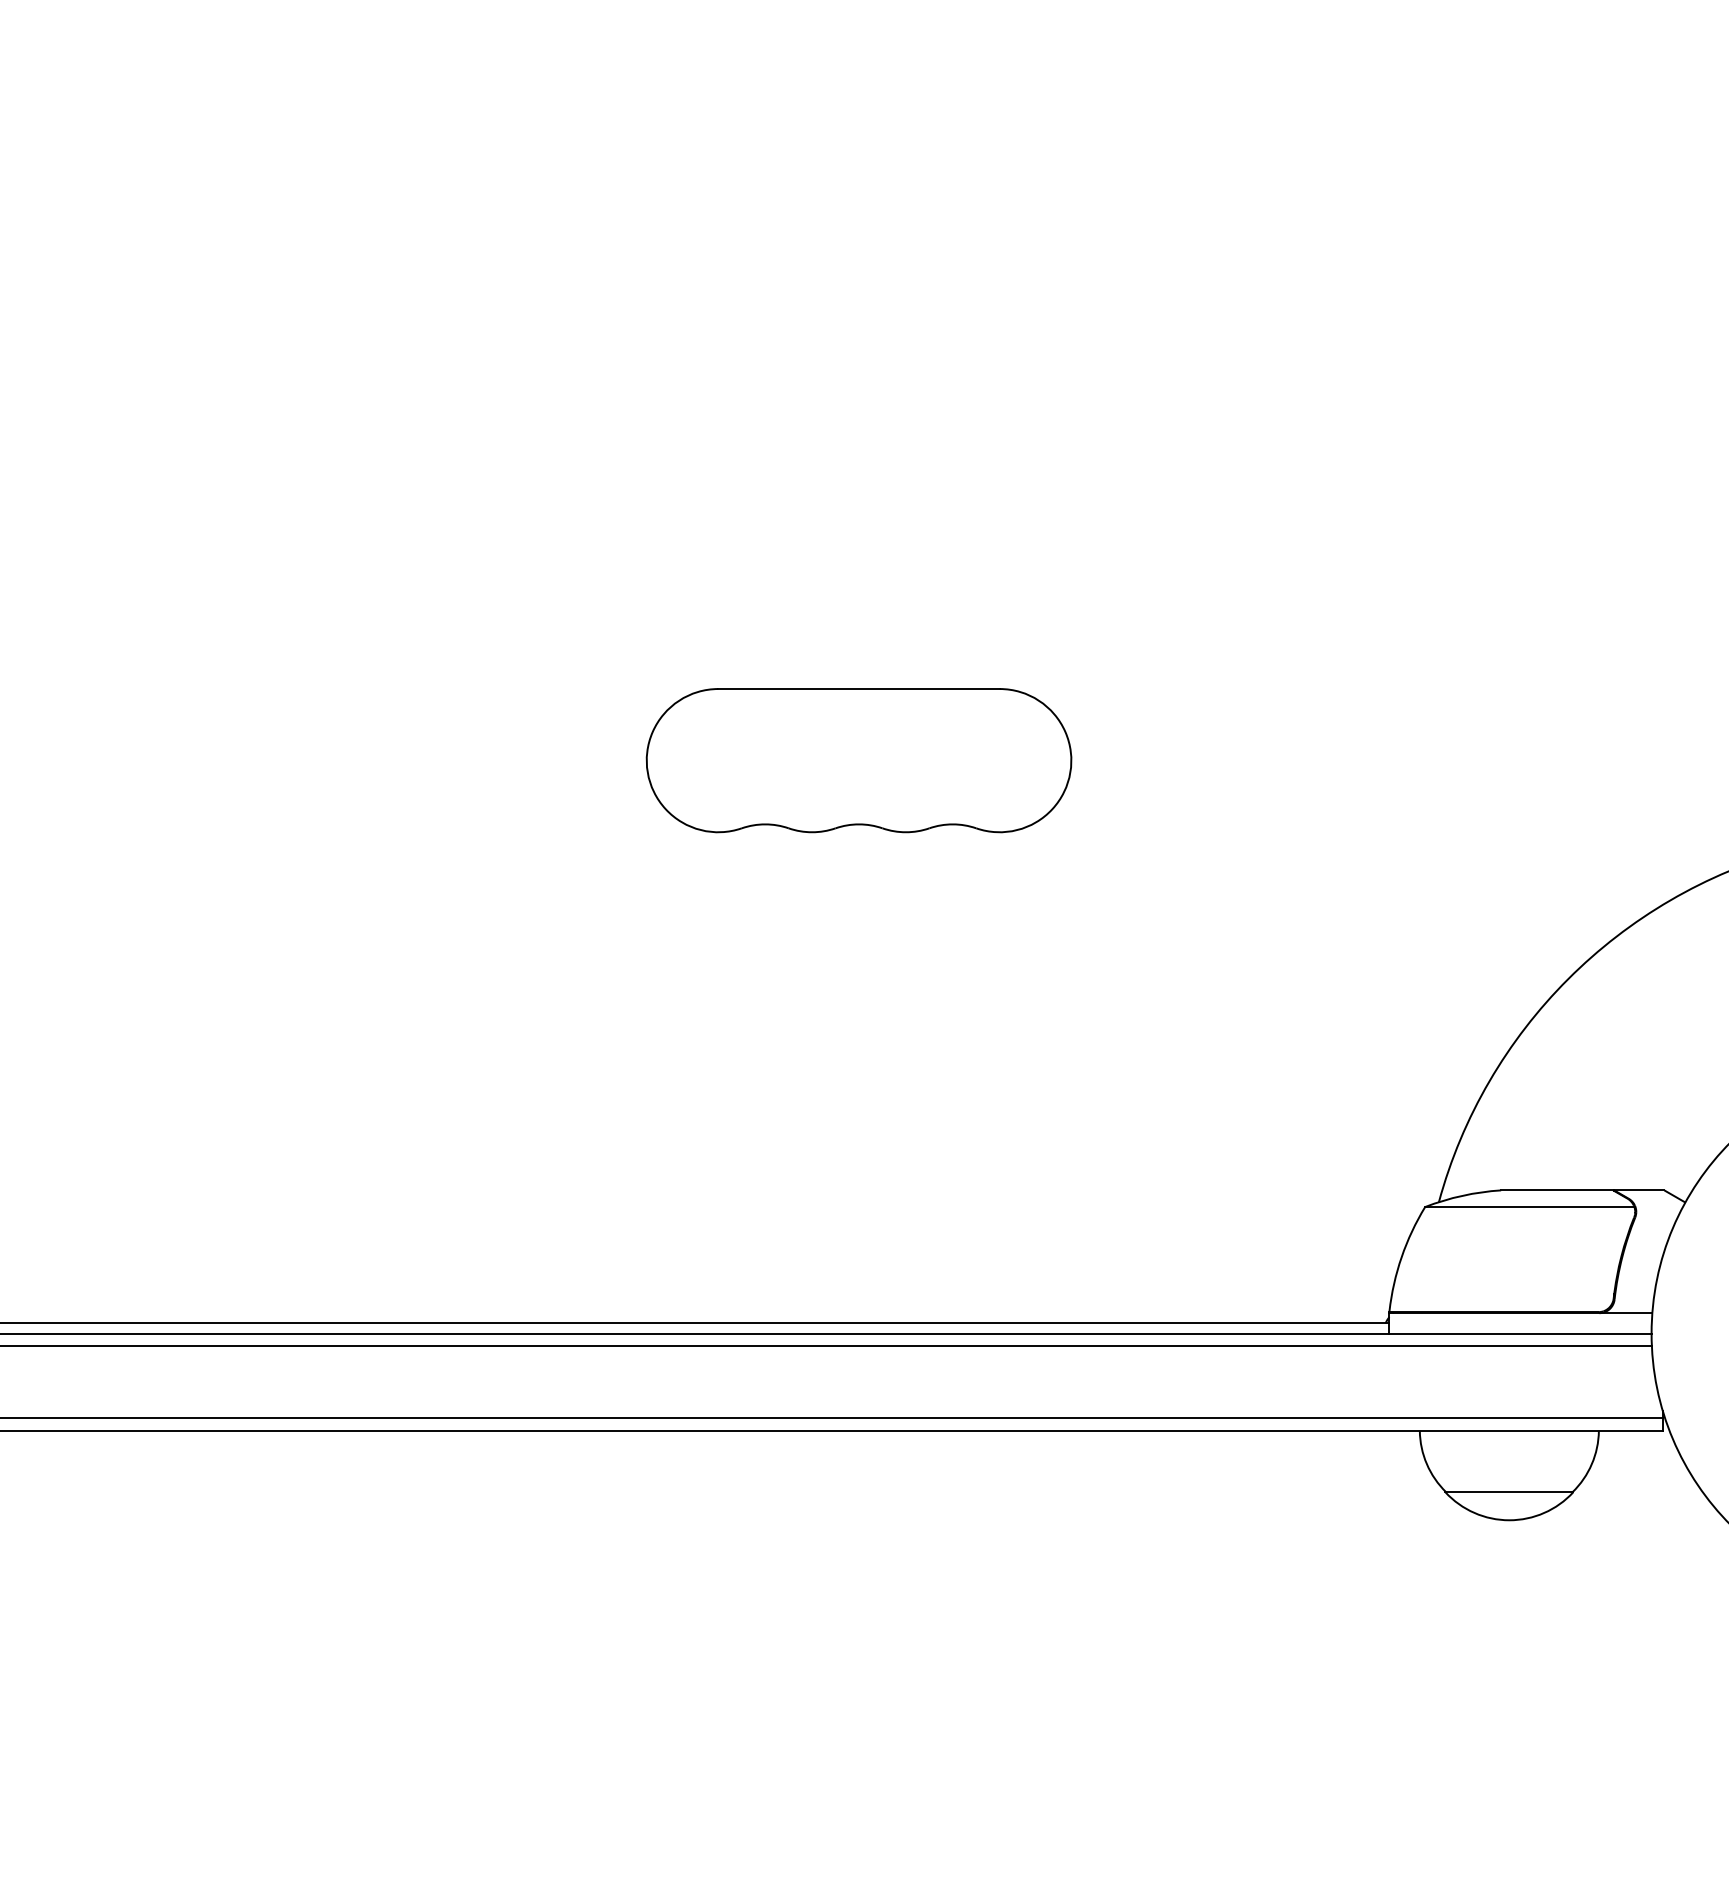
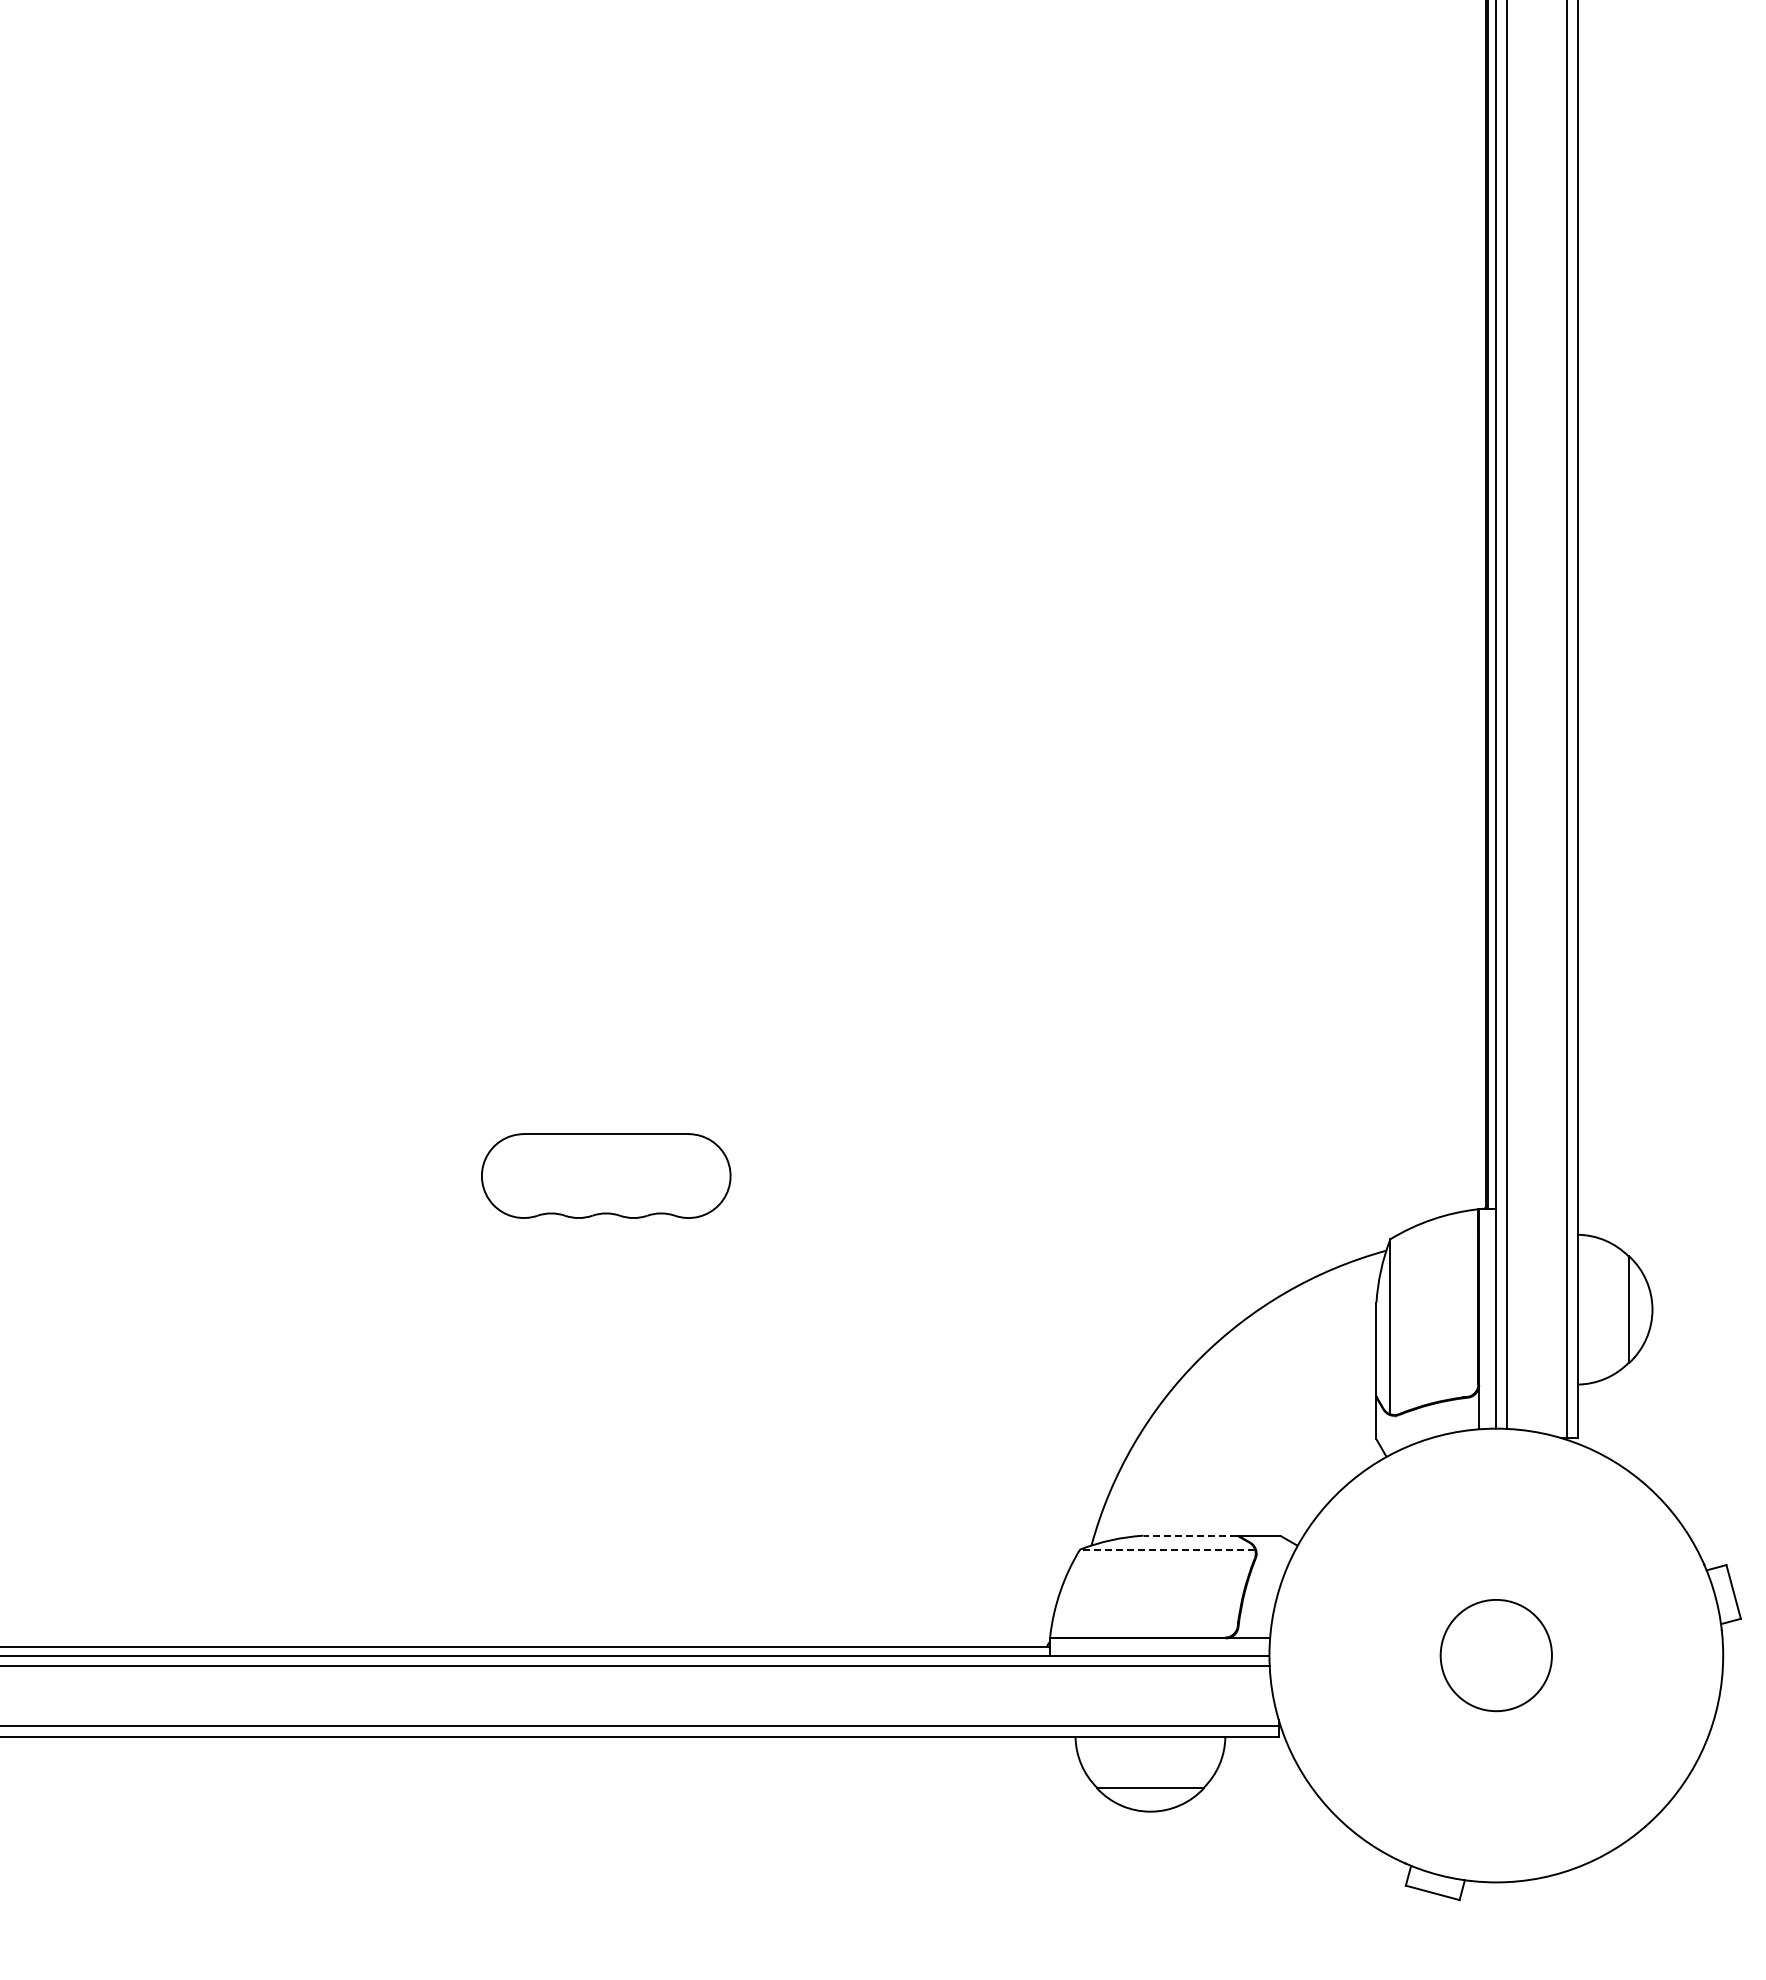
part: (858, 759) -> (605, 1175), size x0.7
line: (1557, 1190) -> (1190, 1535), solid -> dashed
line: (1529, 1206) -> (1167, 1549), solid -> dashed

